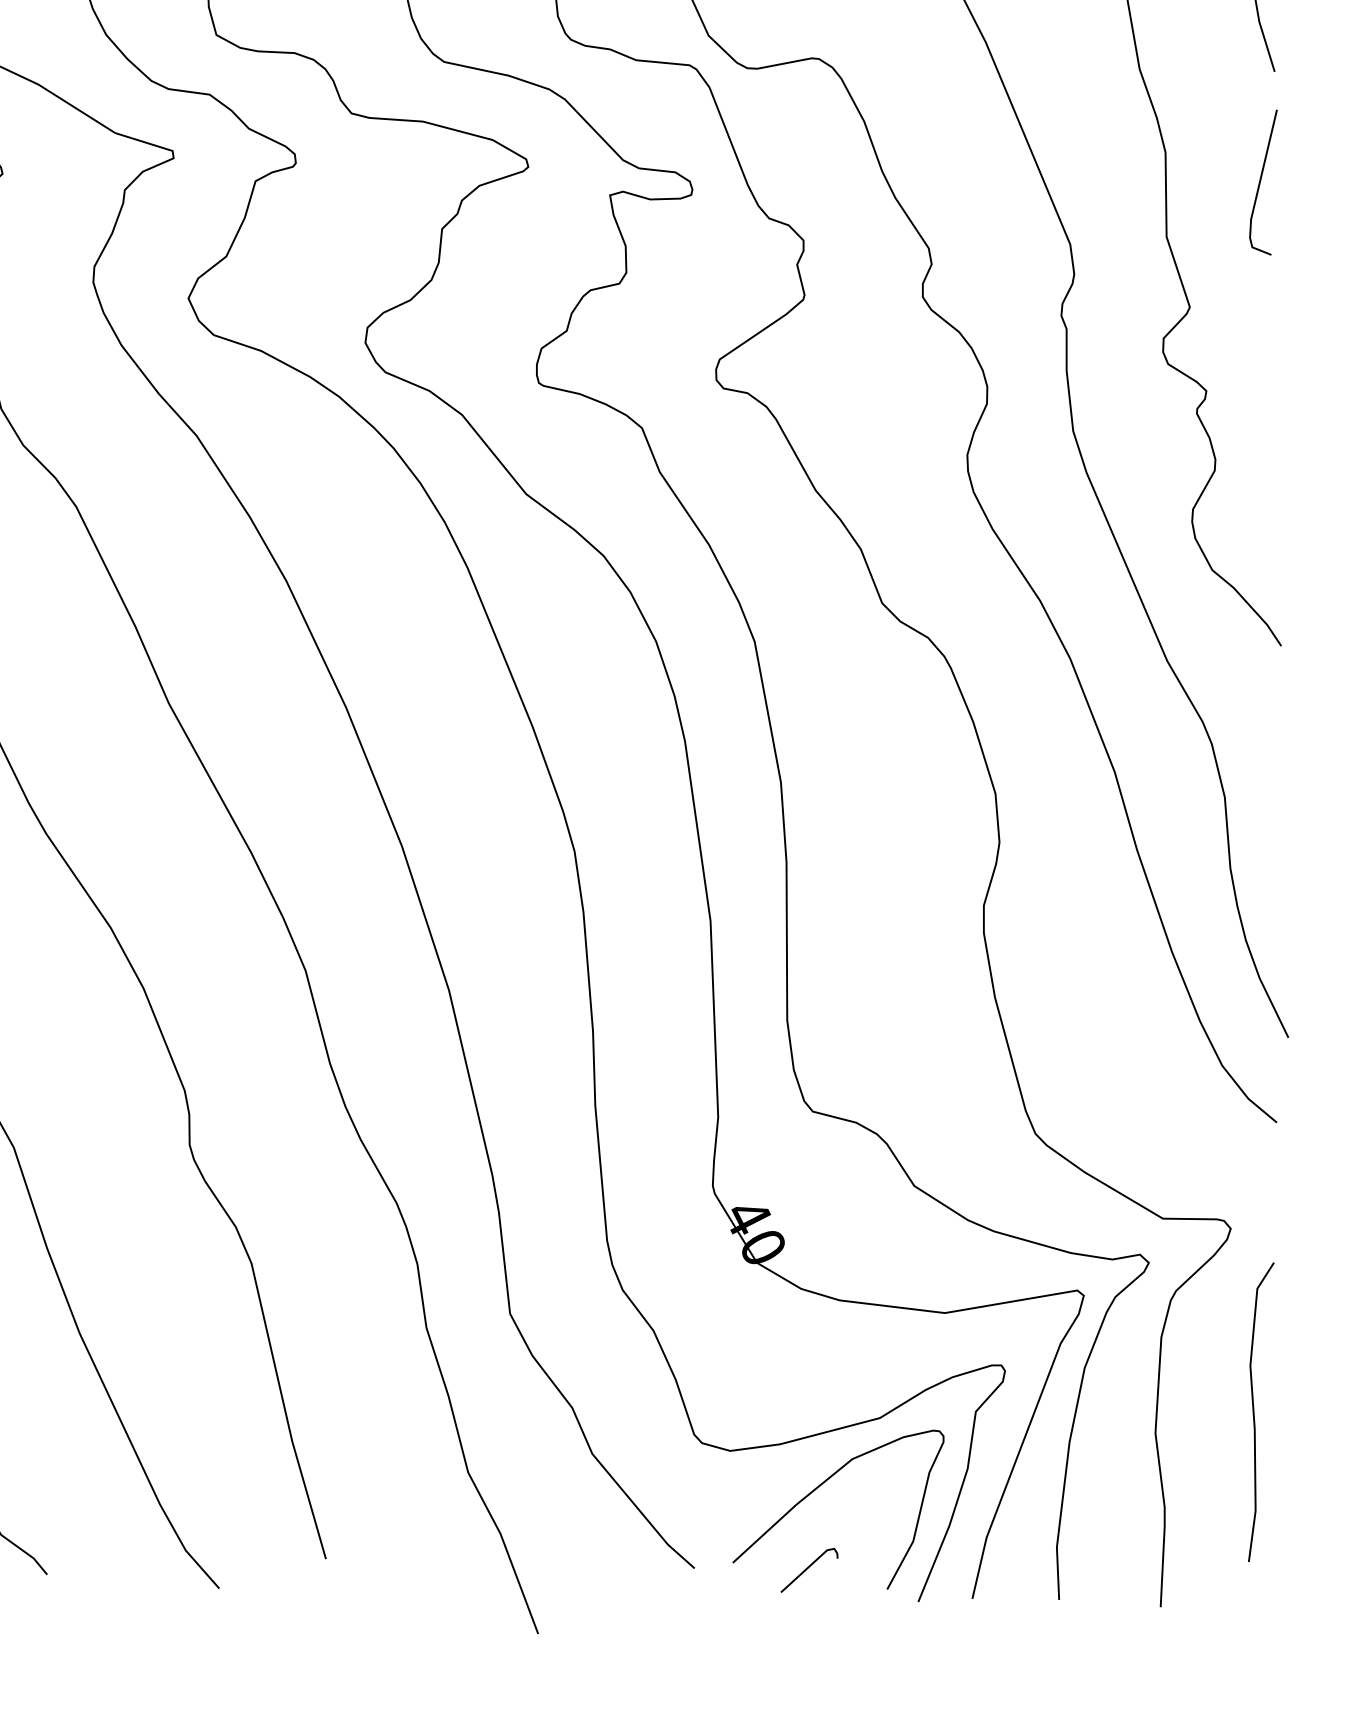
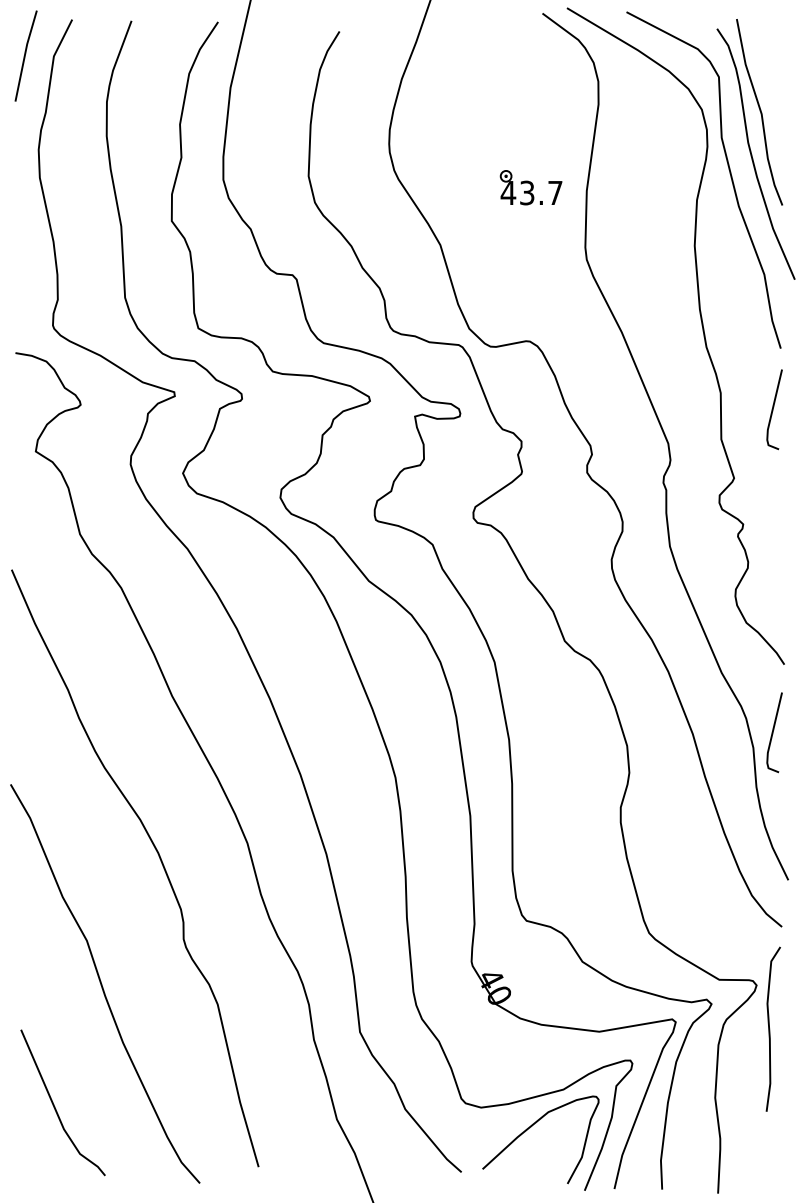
line: (1261, 769) -> (773, 732), added
curve: (1255, 1410) -> (770, 1028), moved
line: (808, 1568) -> (524, 1172), removed

